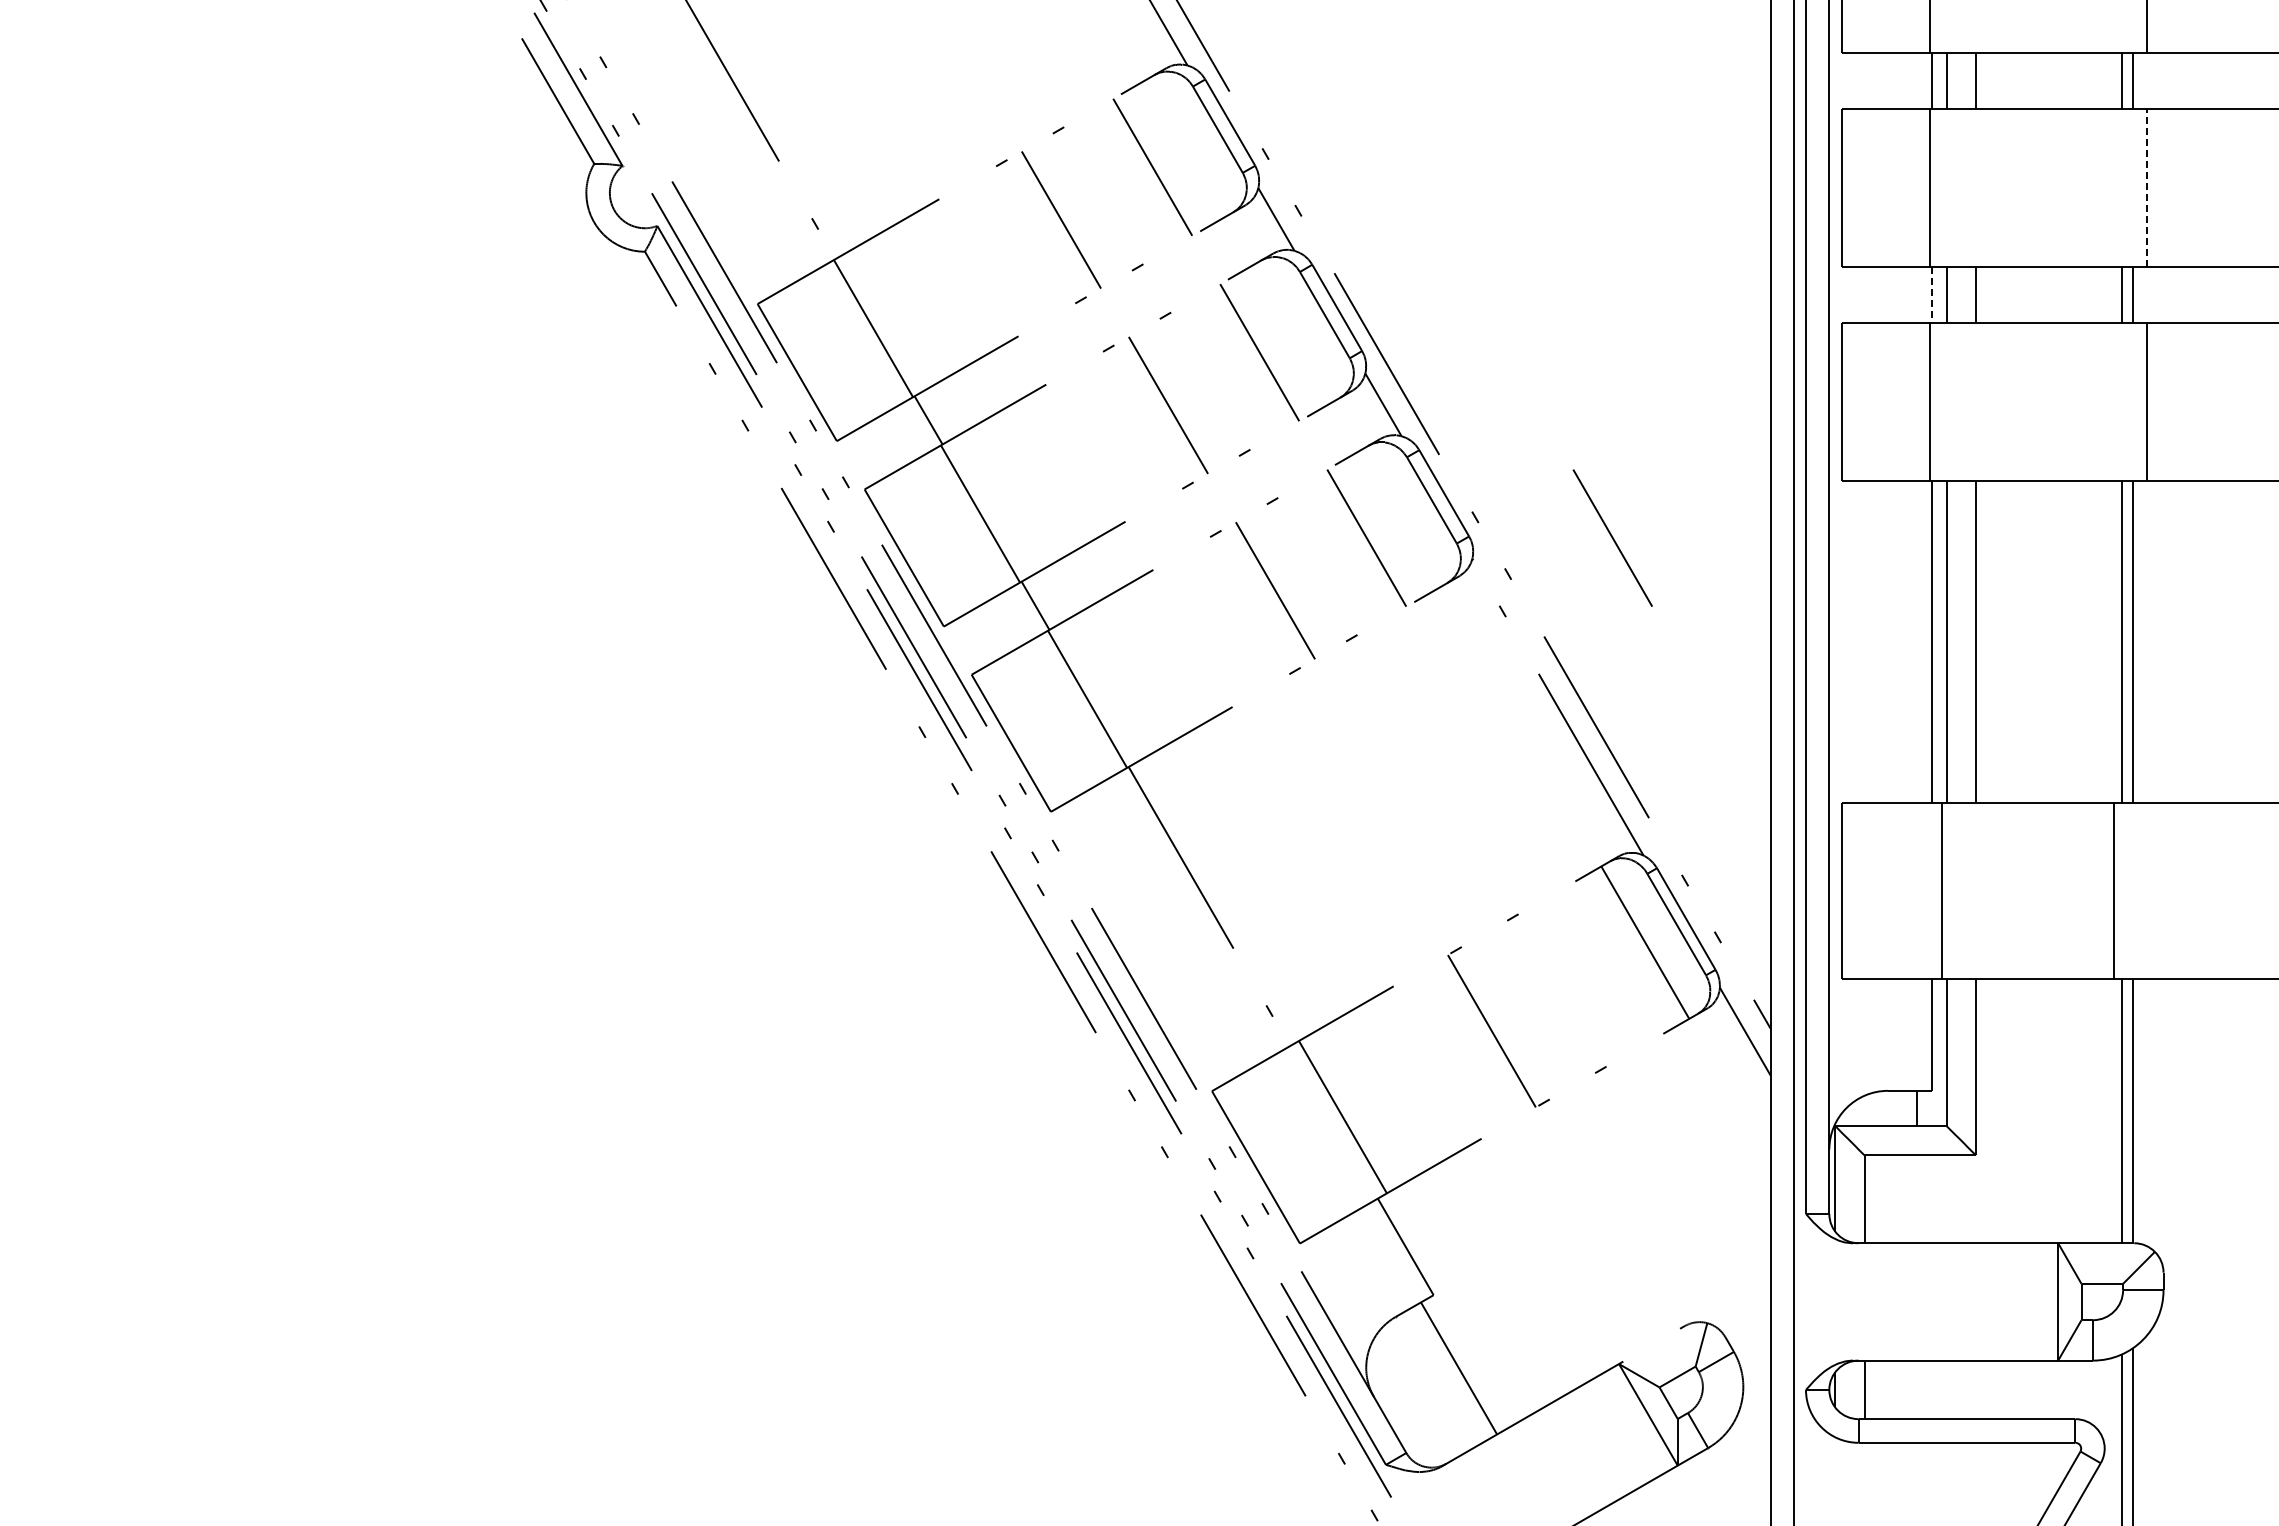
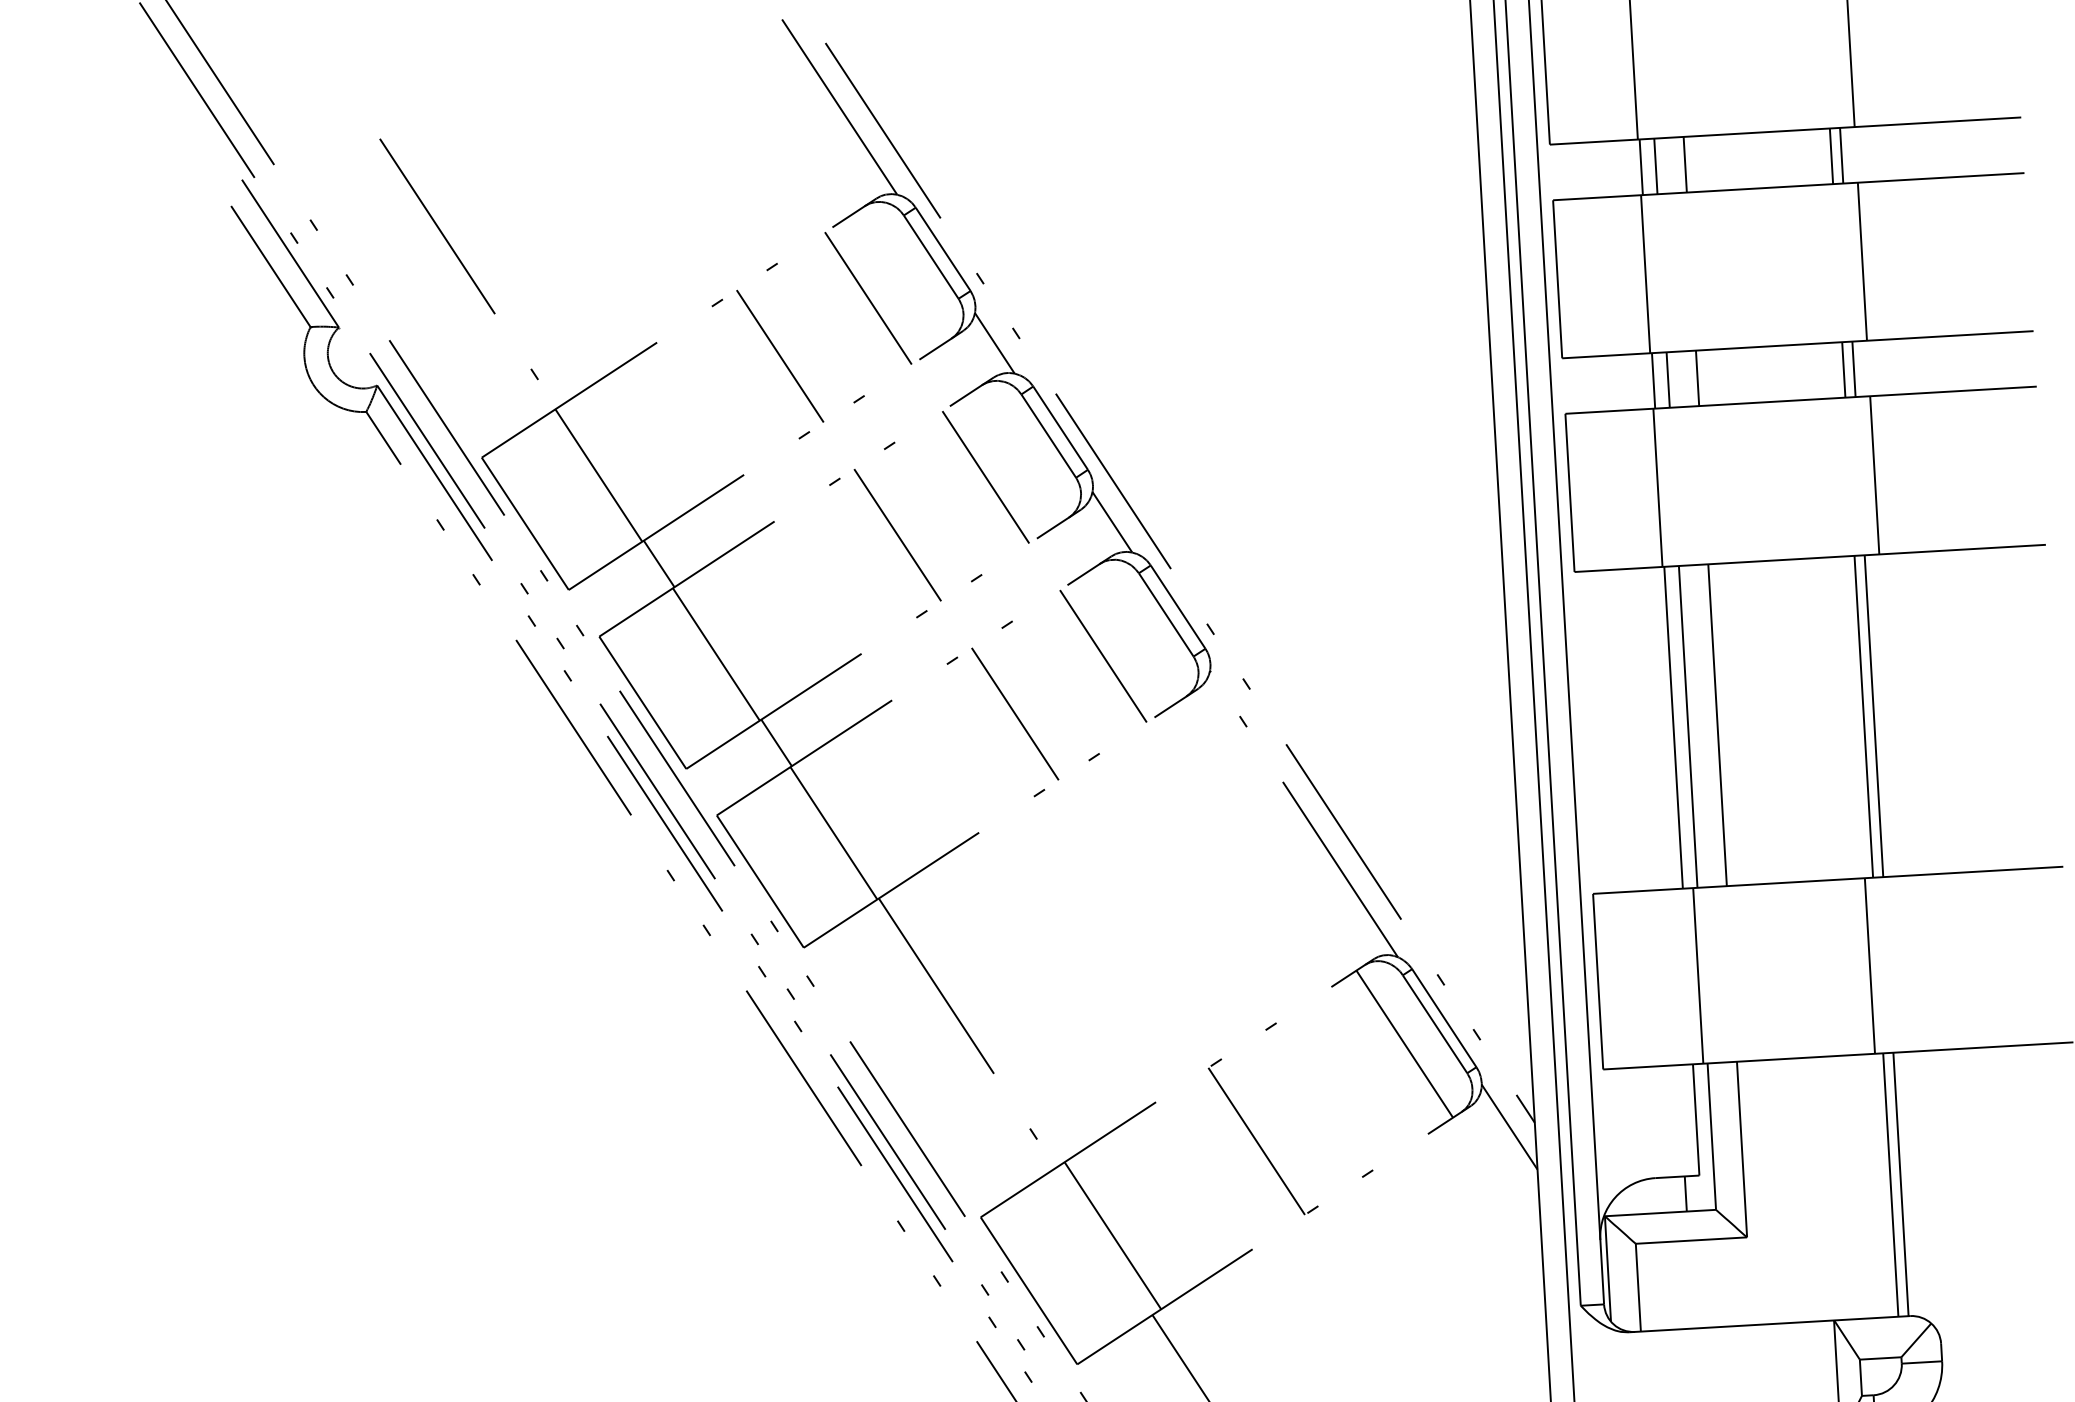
line: (2147, 187) -> (1862, 261), dashed -> solid
line: (1931, 294) -> (1653, 380), dashed -> solid
line: (1612, 537) -> (1348, 641), removed

